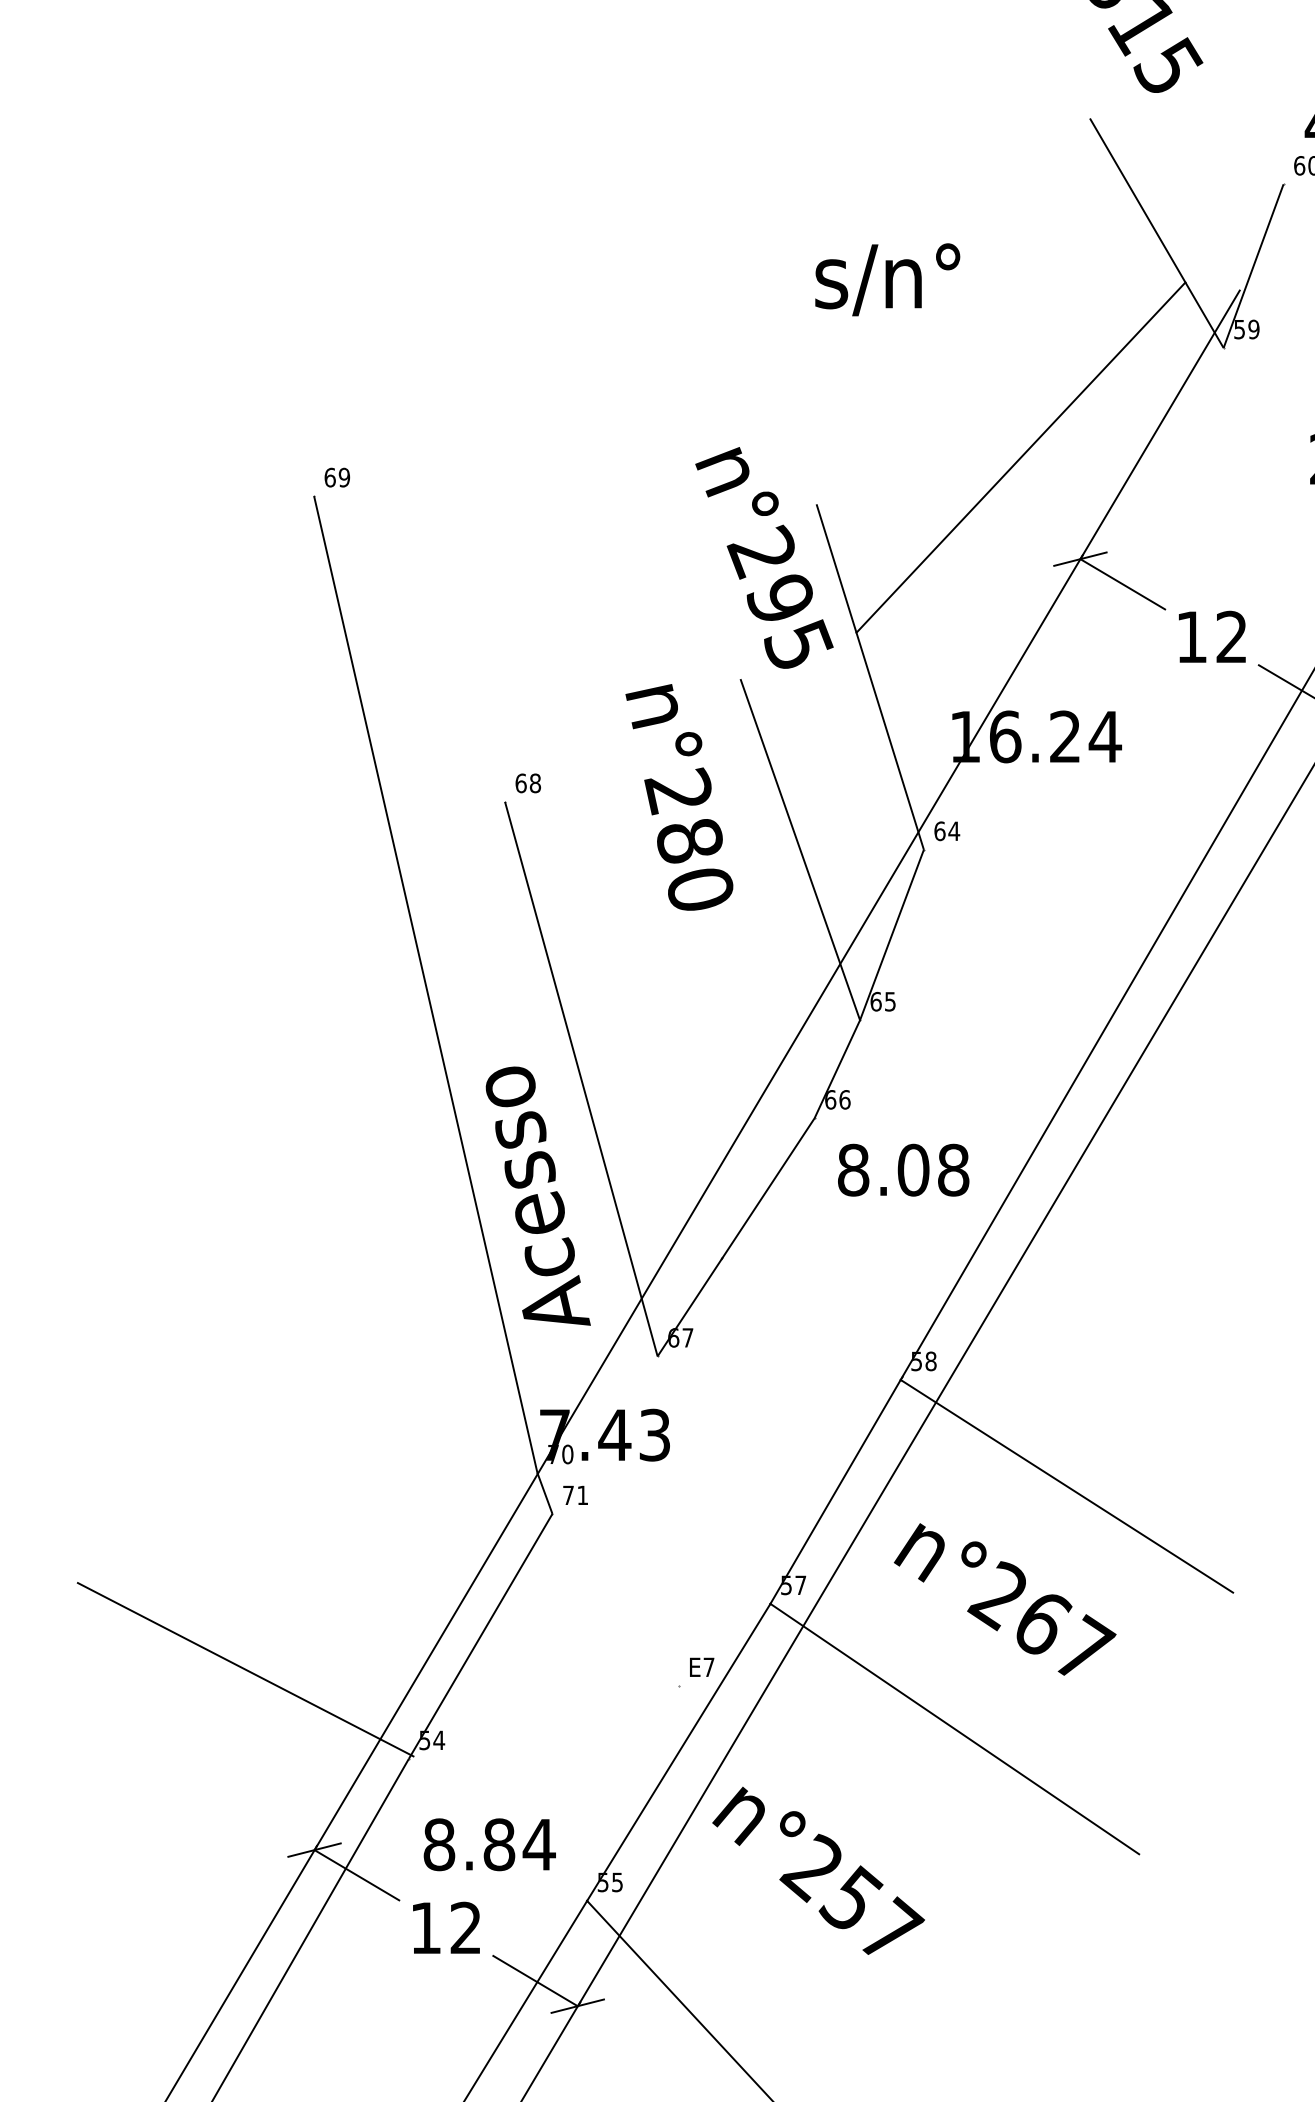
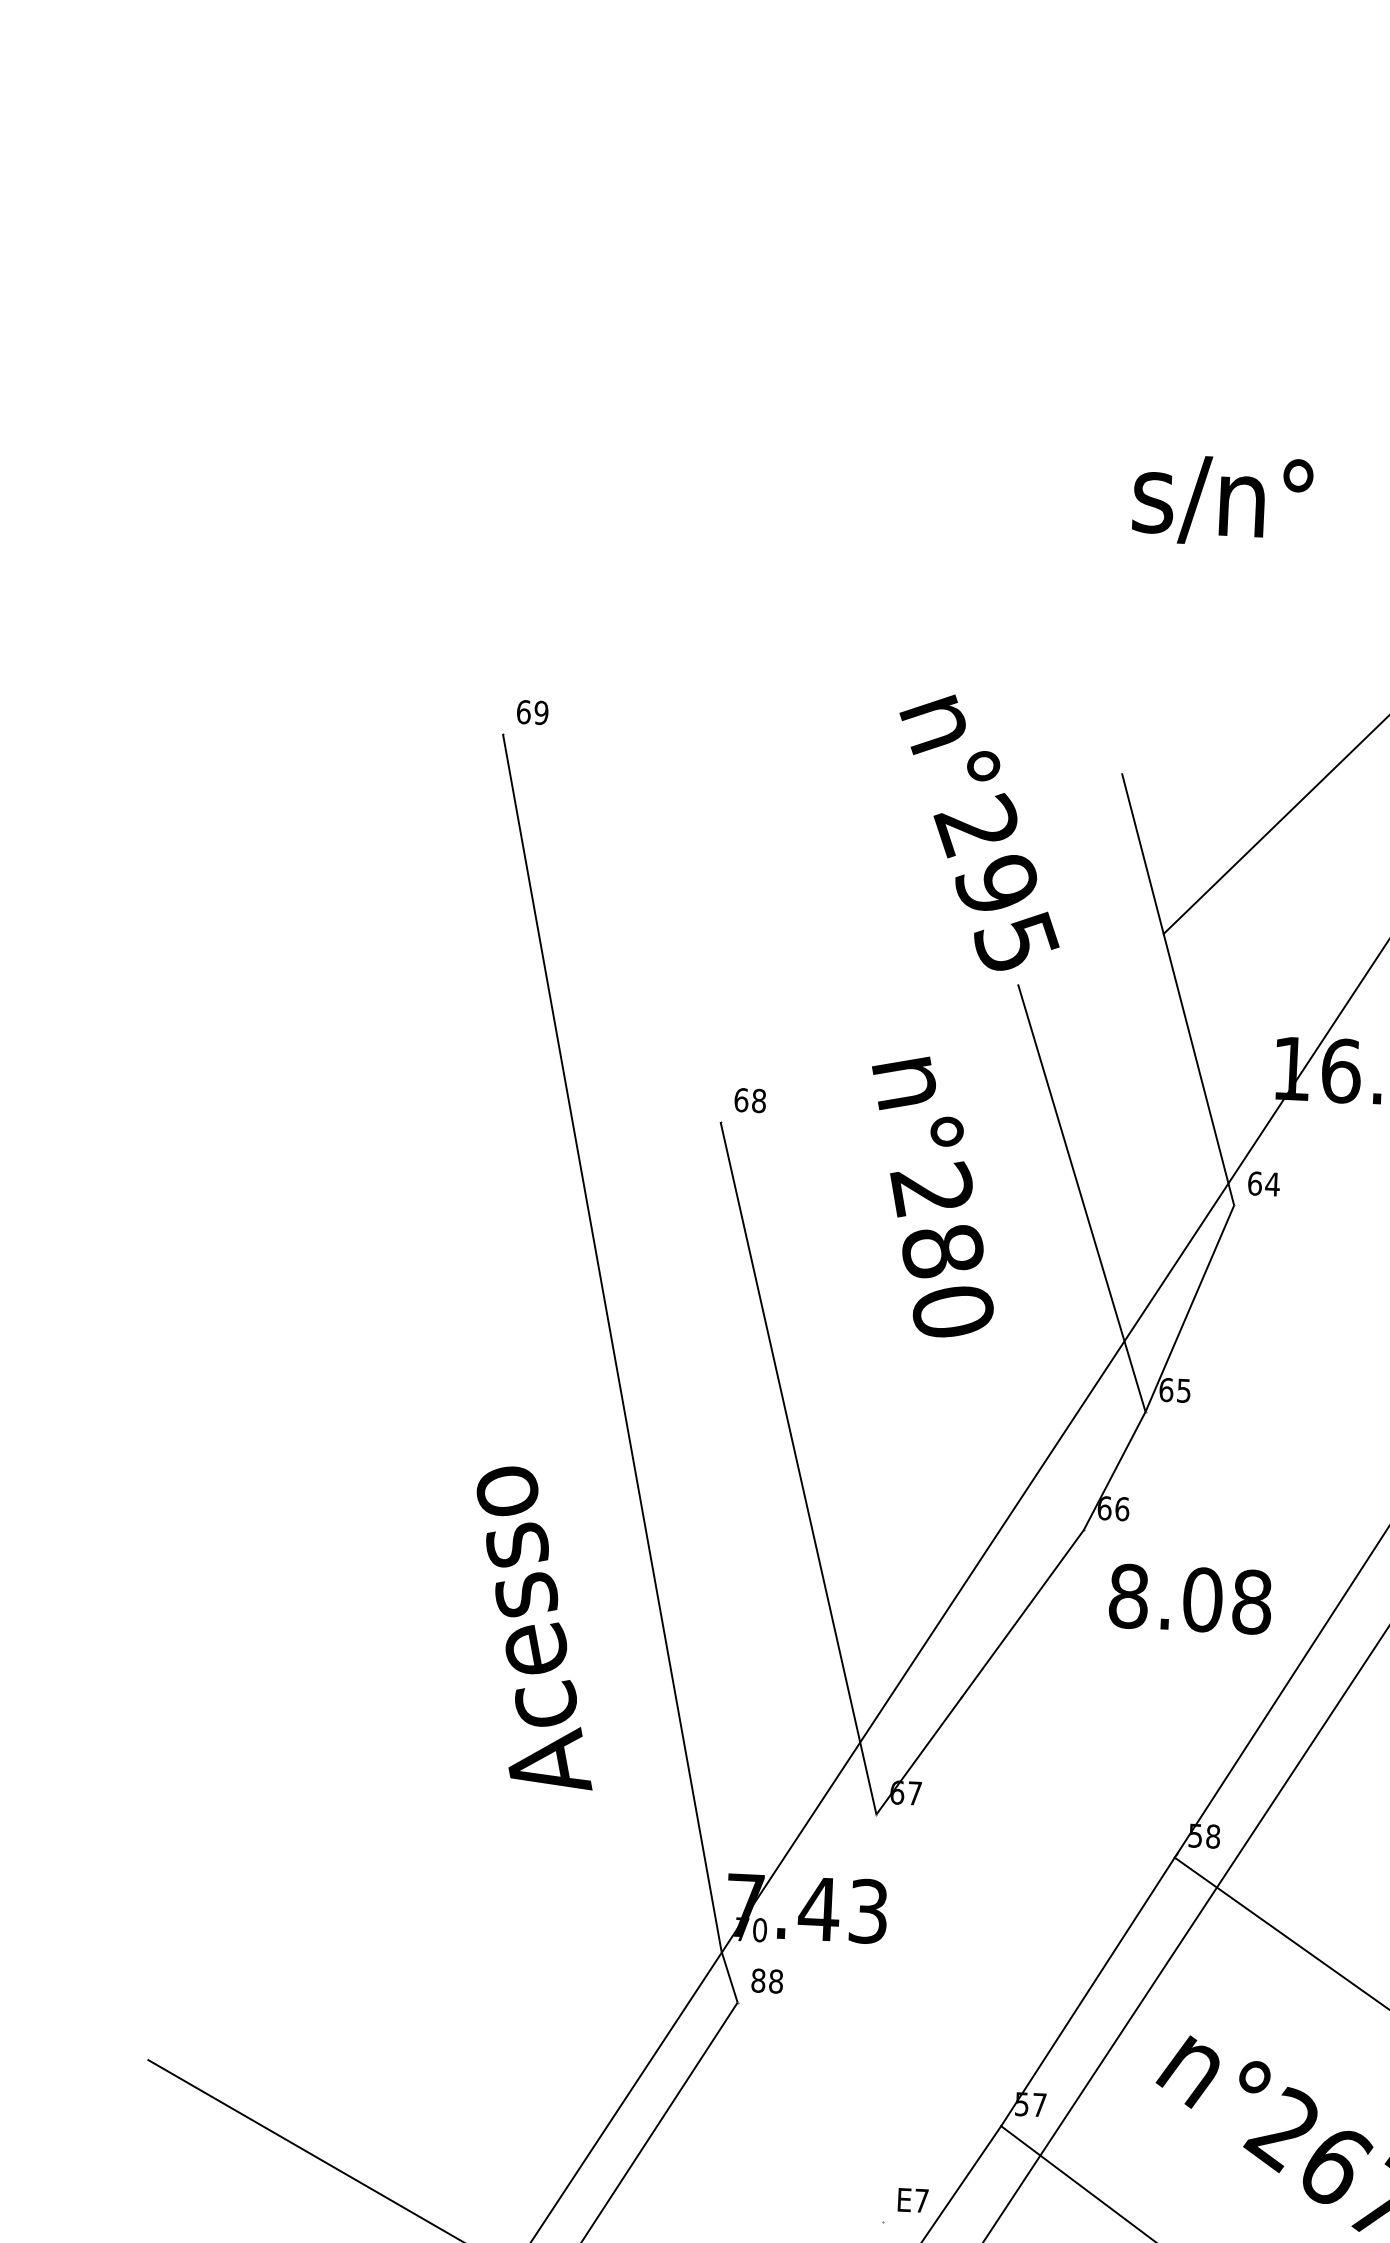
text: (764, 557) -> (979, 832), moved
text: (679, 797) -> (932, 1197), moved
text: (537, 1195) -> (534, 1626), moved
text: (575, 1495) -> (767, 1981), 71 -> 88

